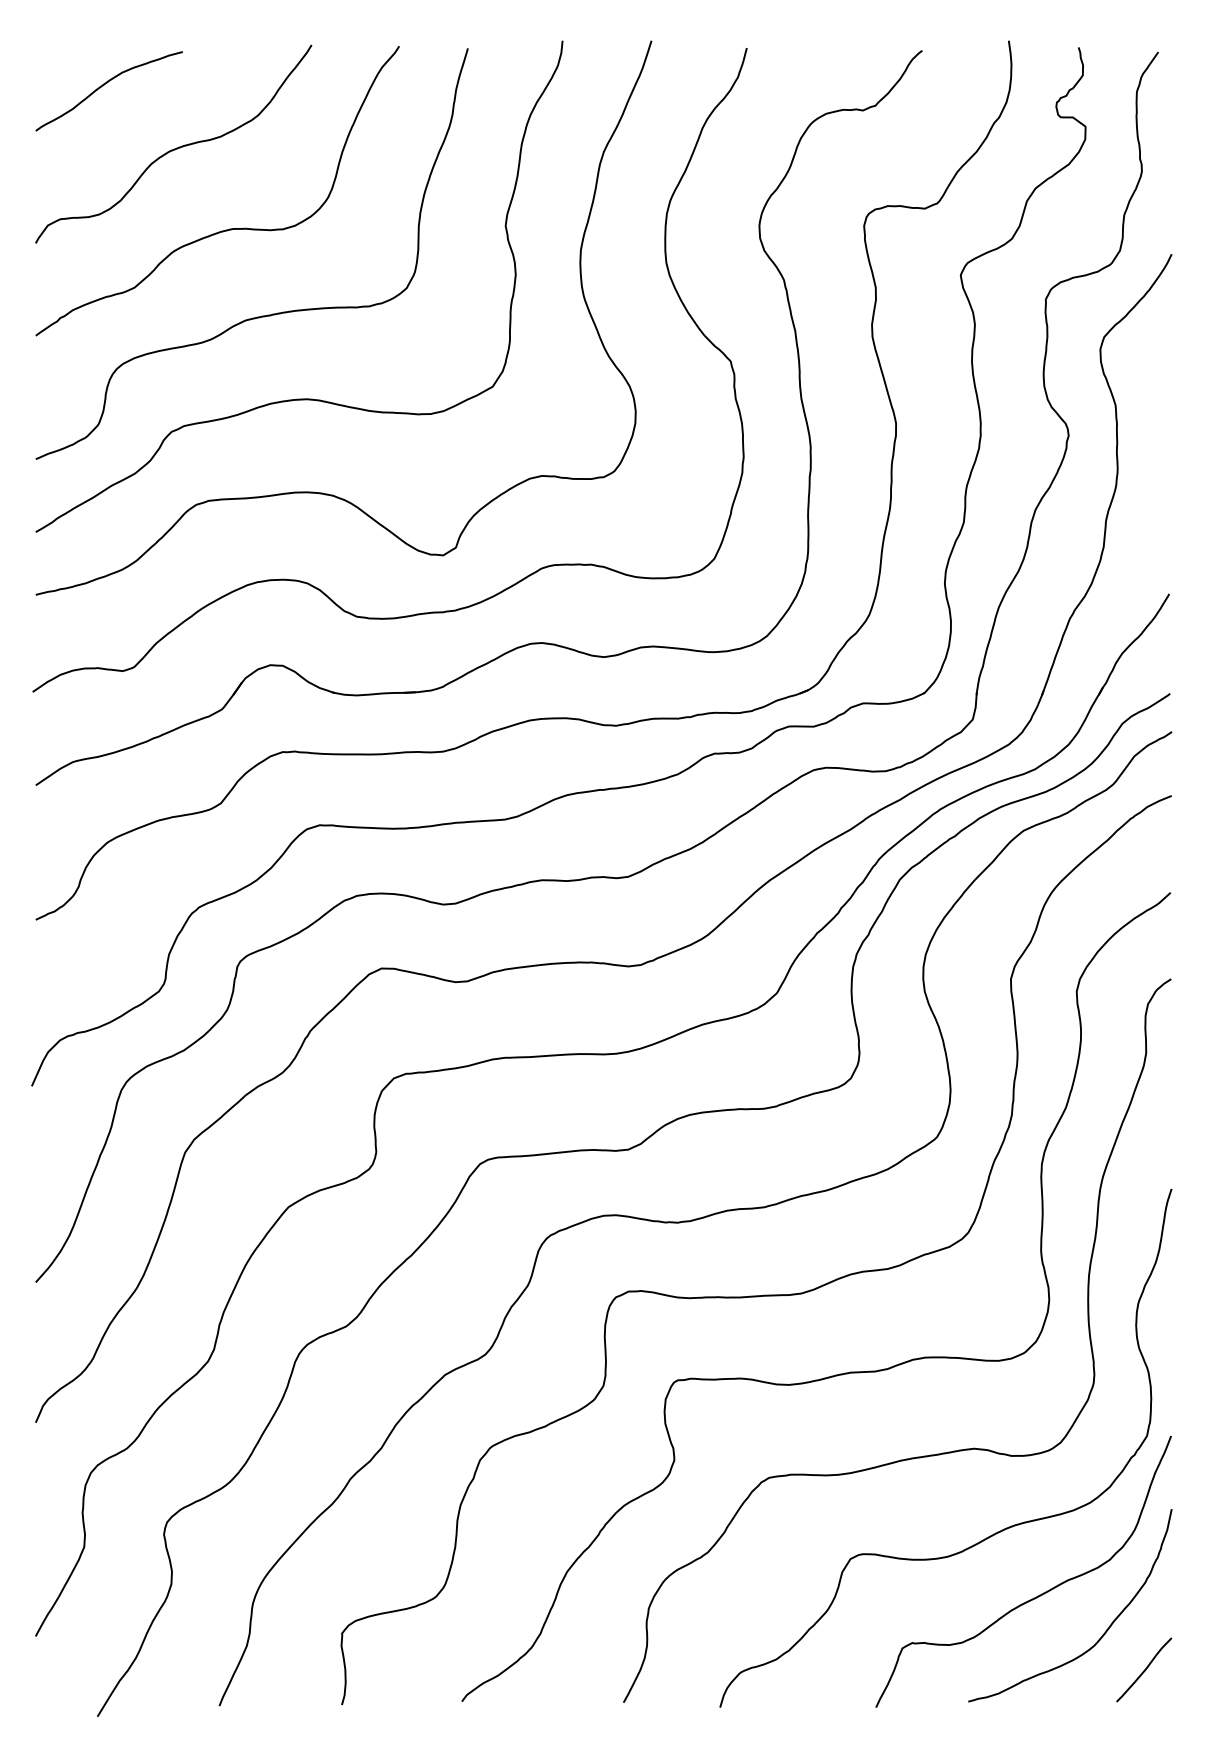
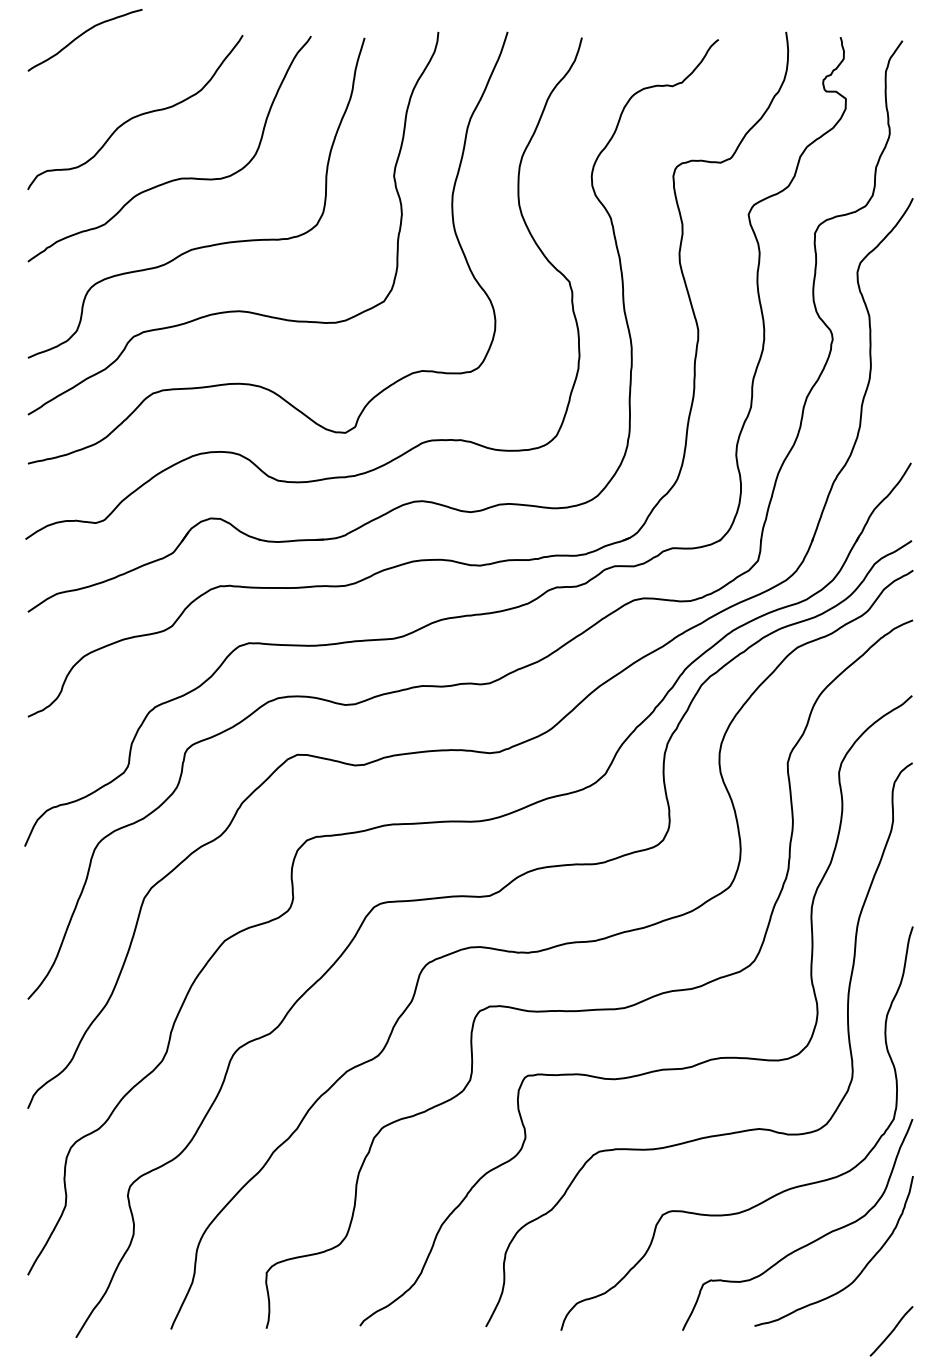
curve: (105, 85) -> (82, 35), moved
curve: (1144, 1670) -> (891, 1331), moved

